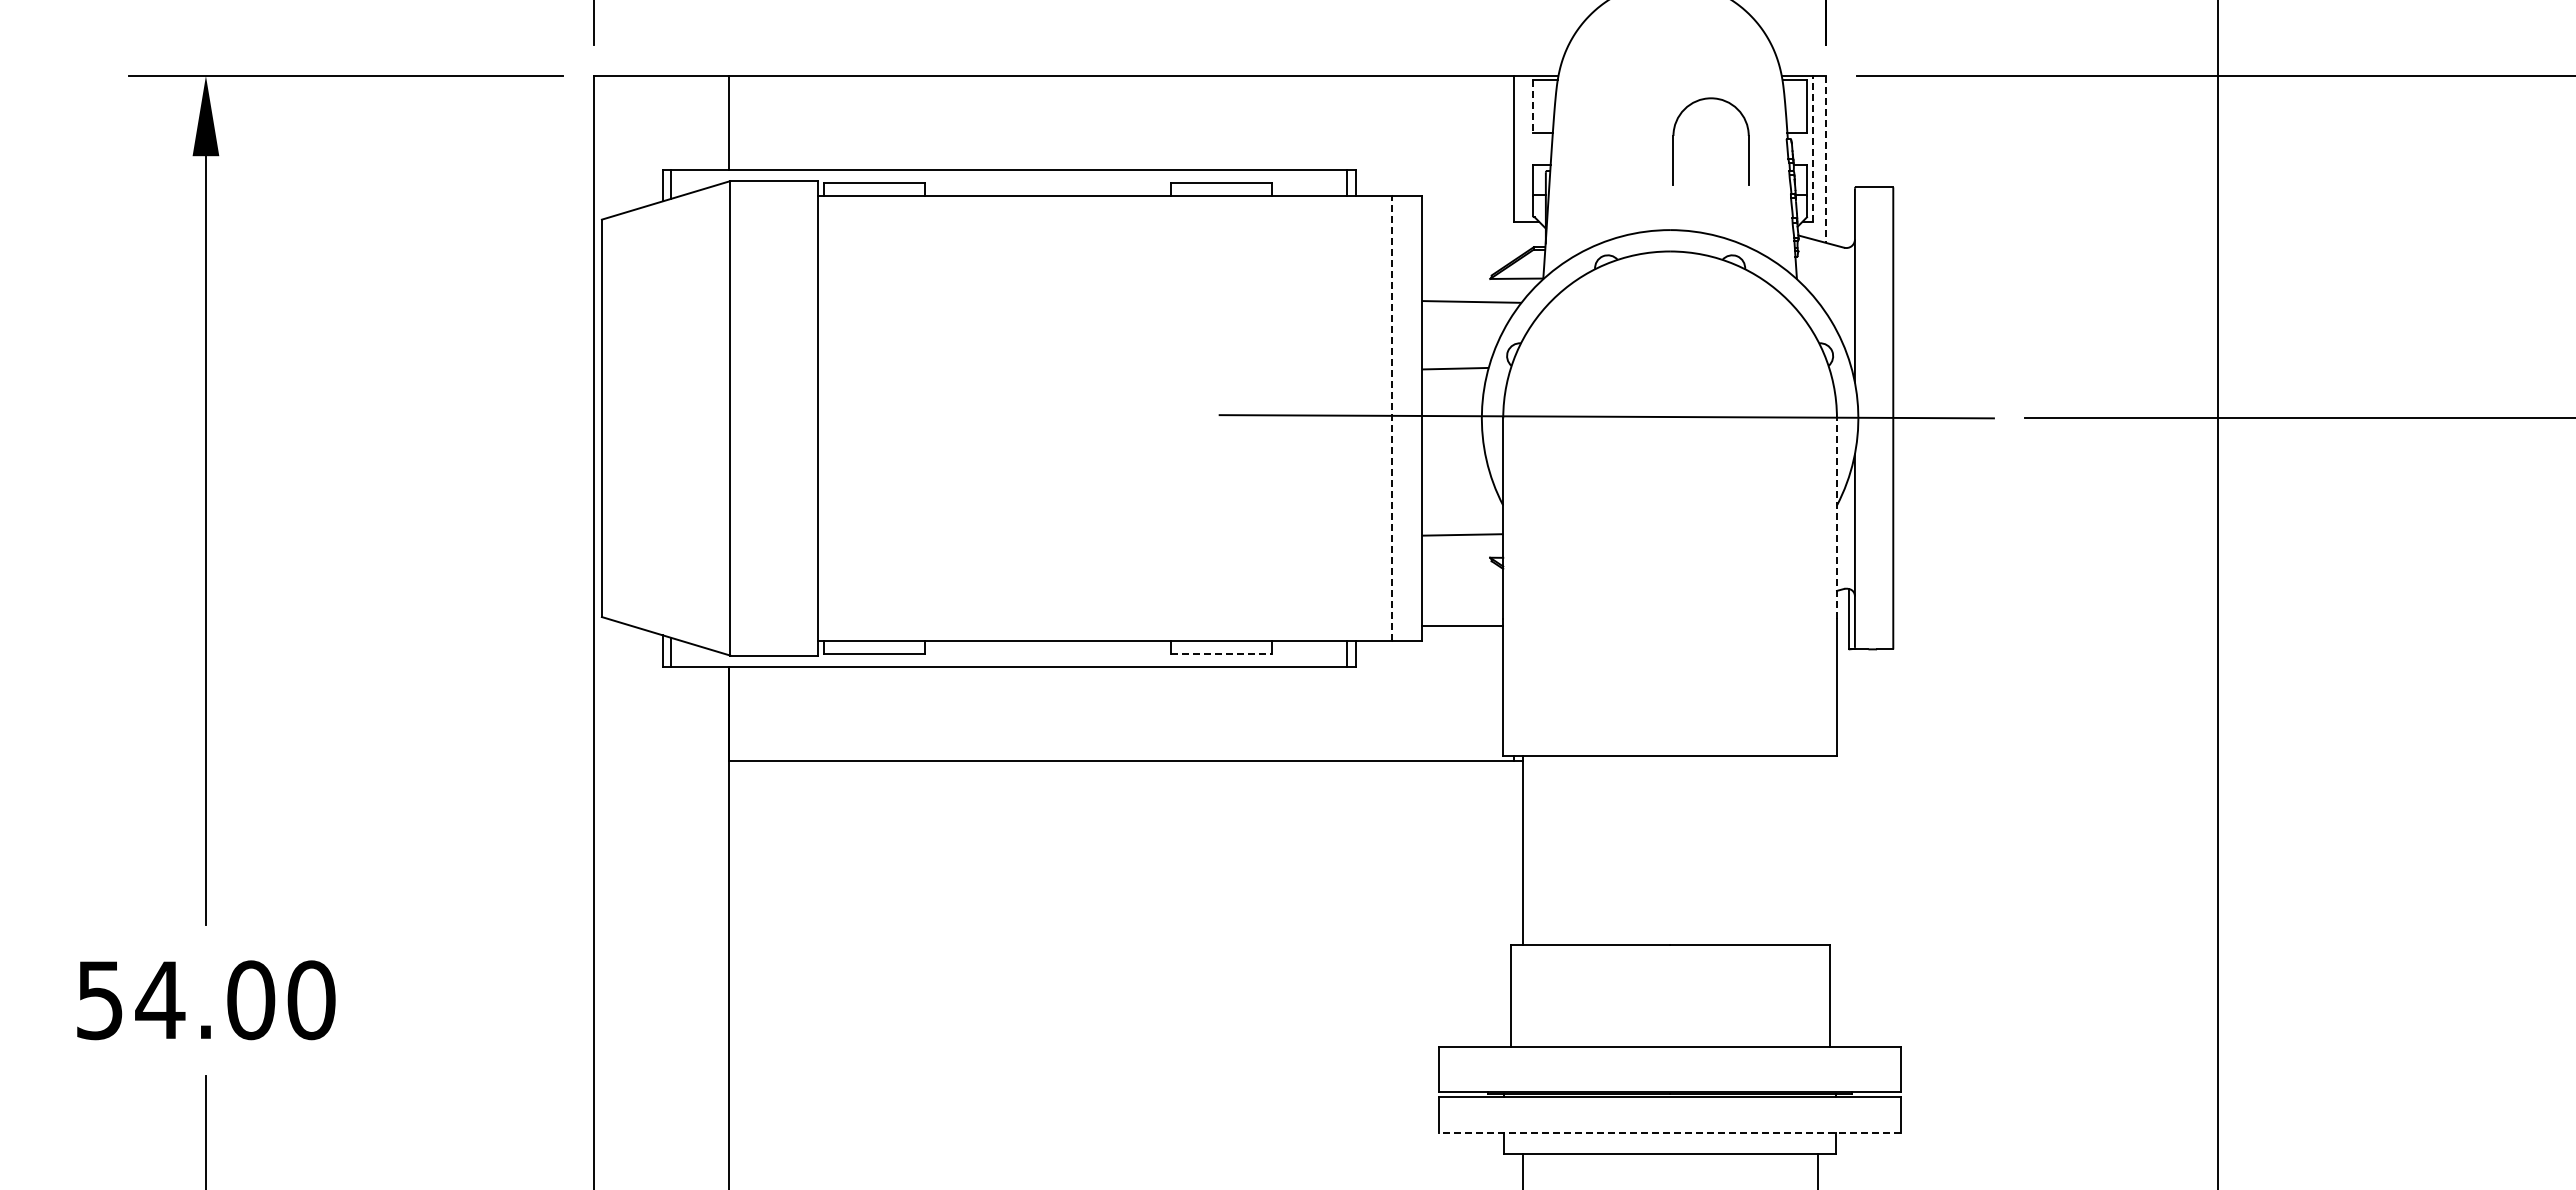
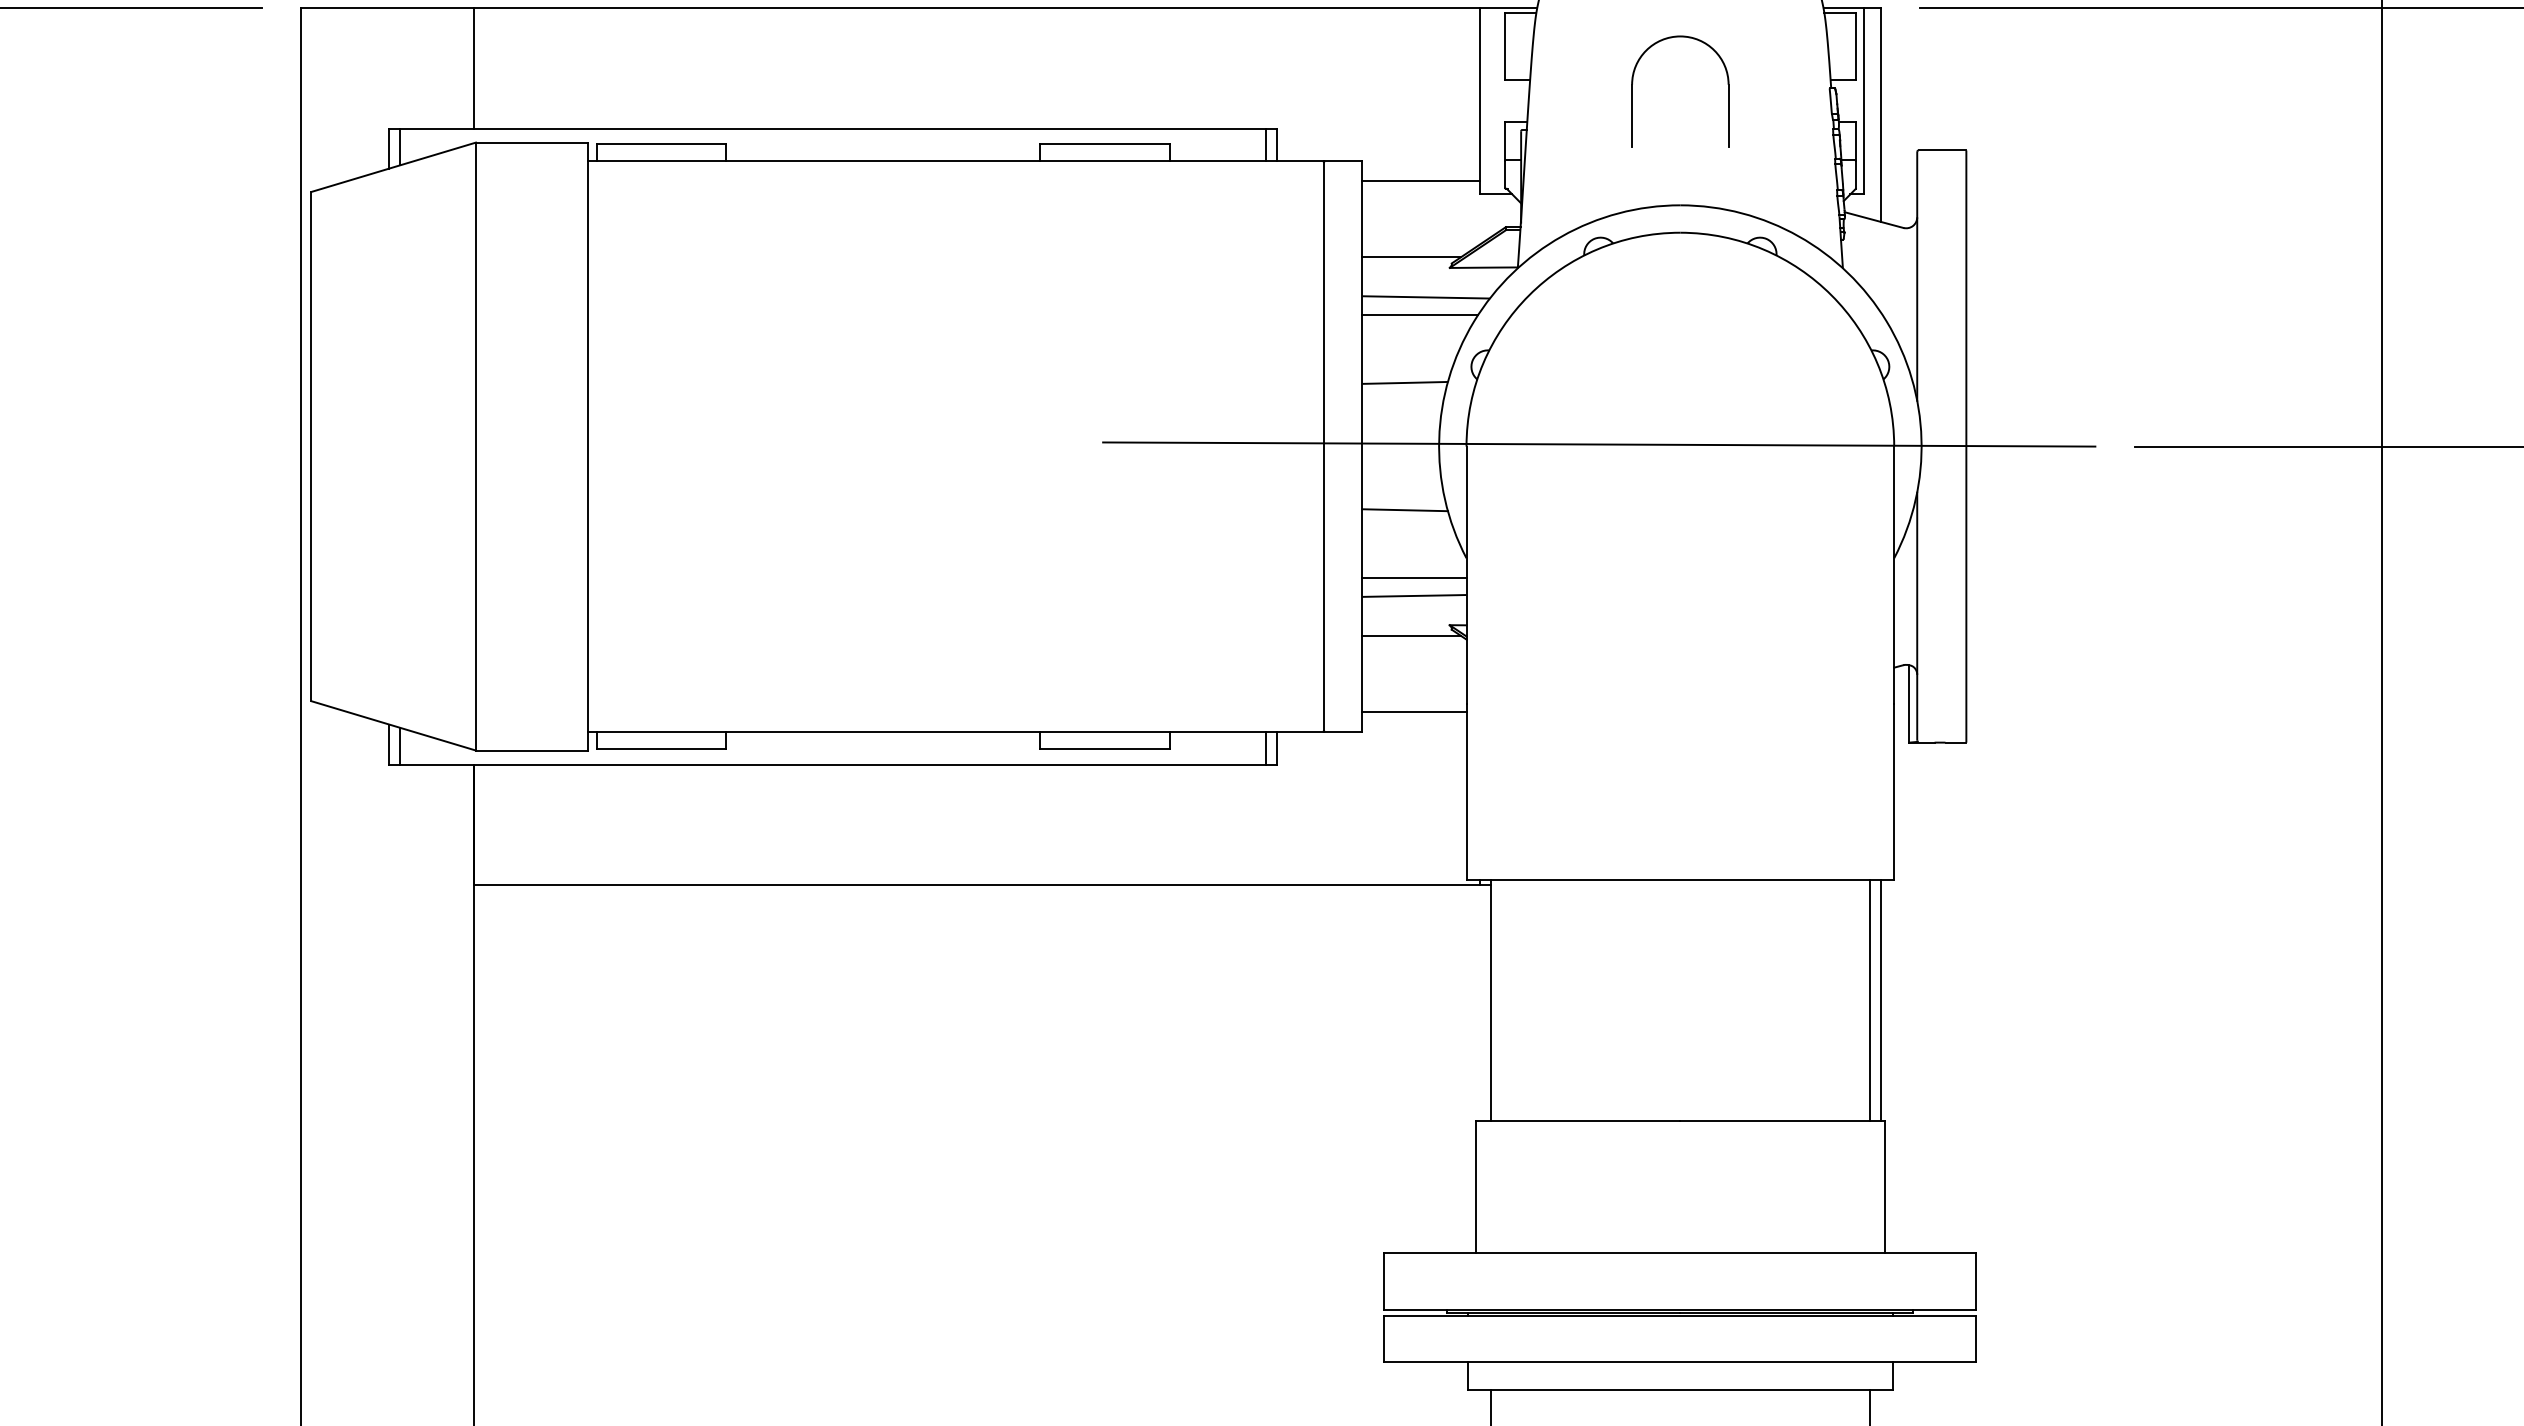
line: (1533, 106) -> (1505, 46), dashed -> solid
part: (1674, 135) -> (1633, 84), moved
line: (1813, 148) -> (1864, 100), dashed -> solid
line: (1826, 160) -> (1880, 116), dashed -> solid
line: (1467, 210) -> (1420, 180), added
line: (1460, 270) -> (1411, 257), added
line: (1466, 315) -> (1419, 314), added
line: (1391, 417) -> (1323, 445), dashed -> solid
line: (1454, 467) -> (1404, 509), added
line: (1836, 518) -> (1893, 574), dashed -> solid
line: (1462, 521) -> (1414, 578), added
line: (1460, 566) -> (1411, 636), added
line: (1221, 654) -> (1105, 749), dashed -> solid
line: (1817, 850) -> (1869, 1000), added
line: (1826, 850) -> (1880, 1000), added
line: (1669, 1132) -> (1679, 1361), dashed -> solid

